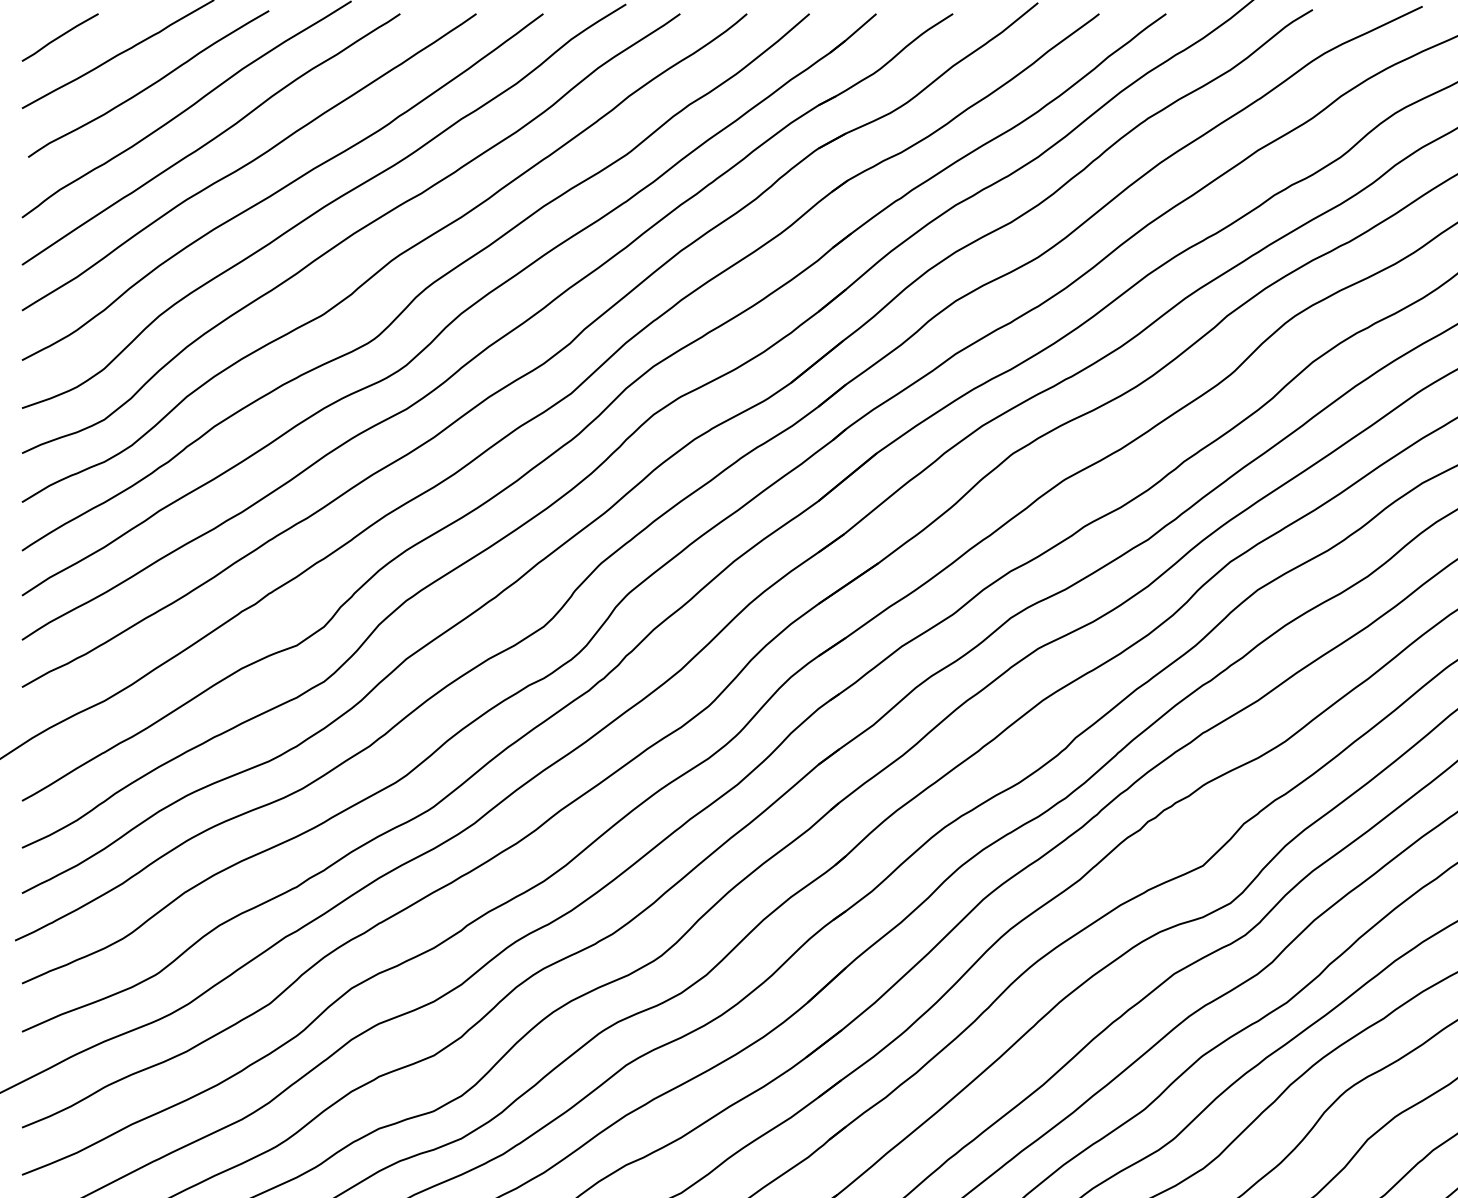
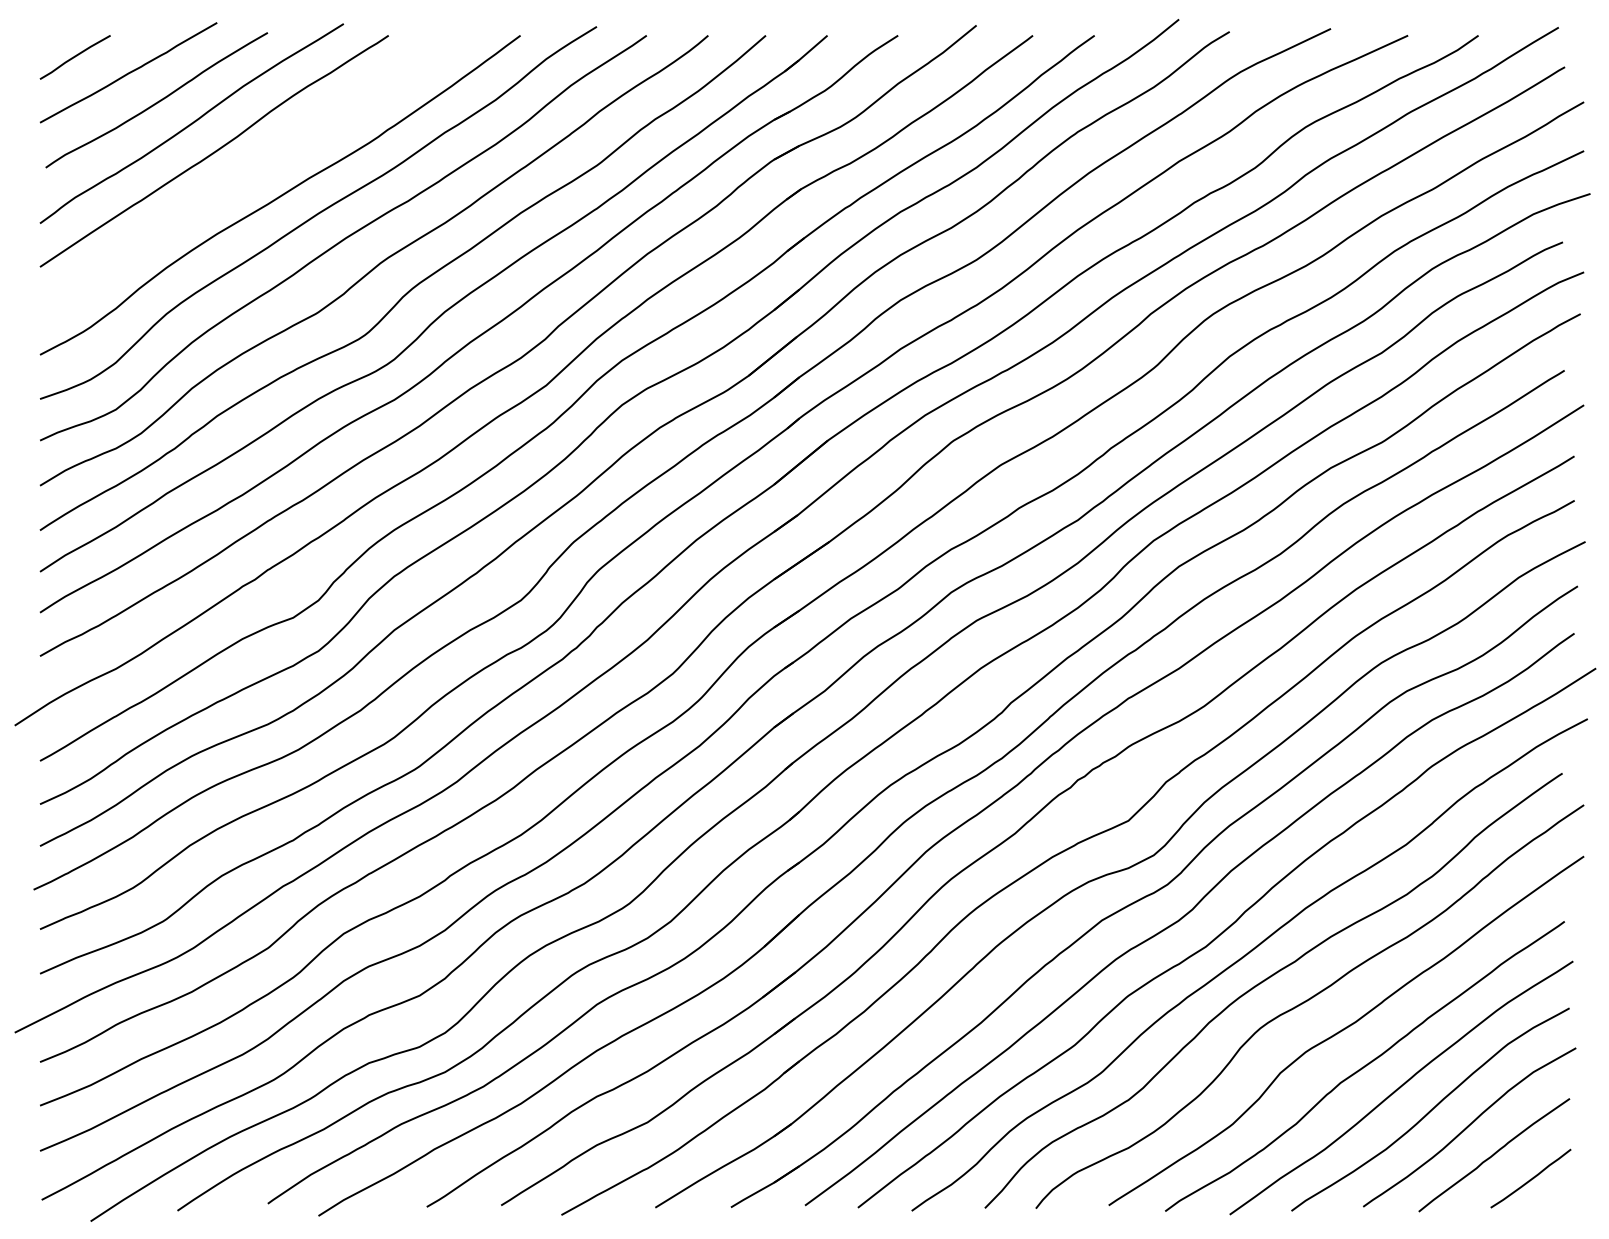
curve: (249, 162) -> (249, 172), removed

